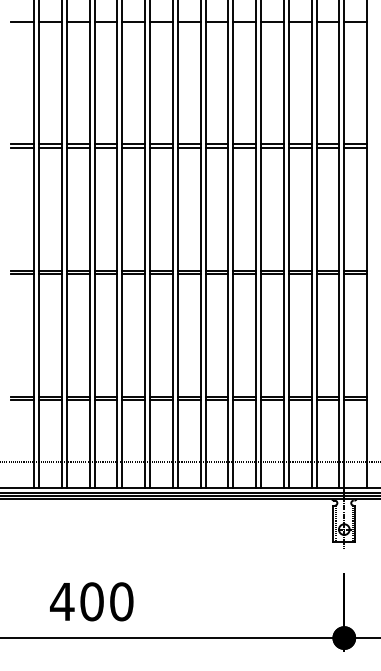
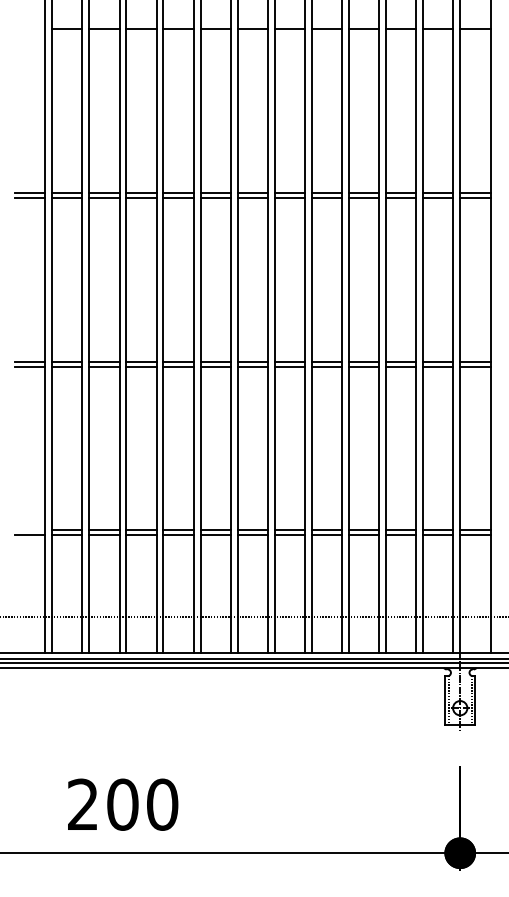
line: (23, 22) -> (30, 29), removed
line: (23, 396) -> (30, 530), removed
text: (61, 600) -> (82, 803), 400 -> 200

